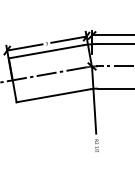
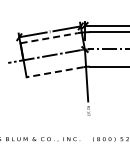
line: (46, 52) -> (49, 38), solid -> dashed
line: (53, 96) -> (55, 72), solid -> dashed

